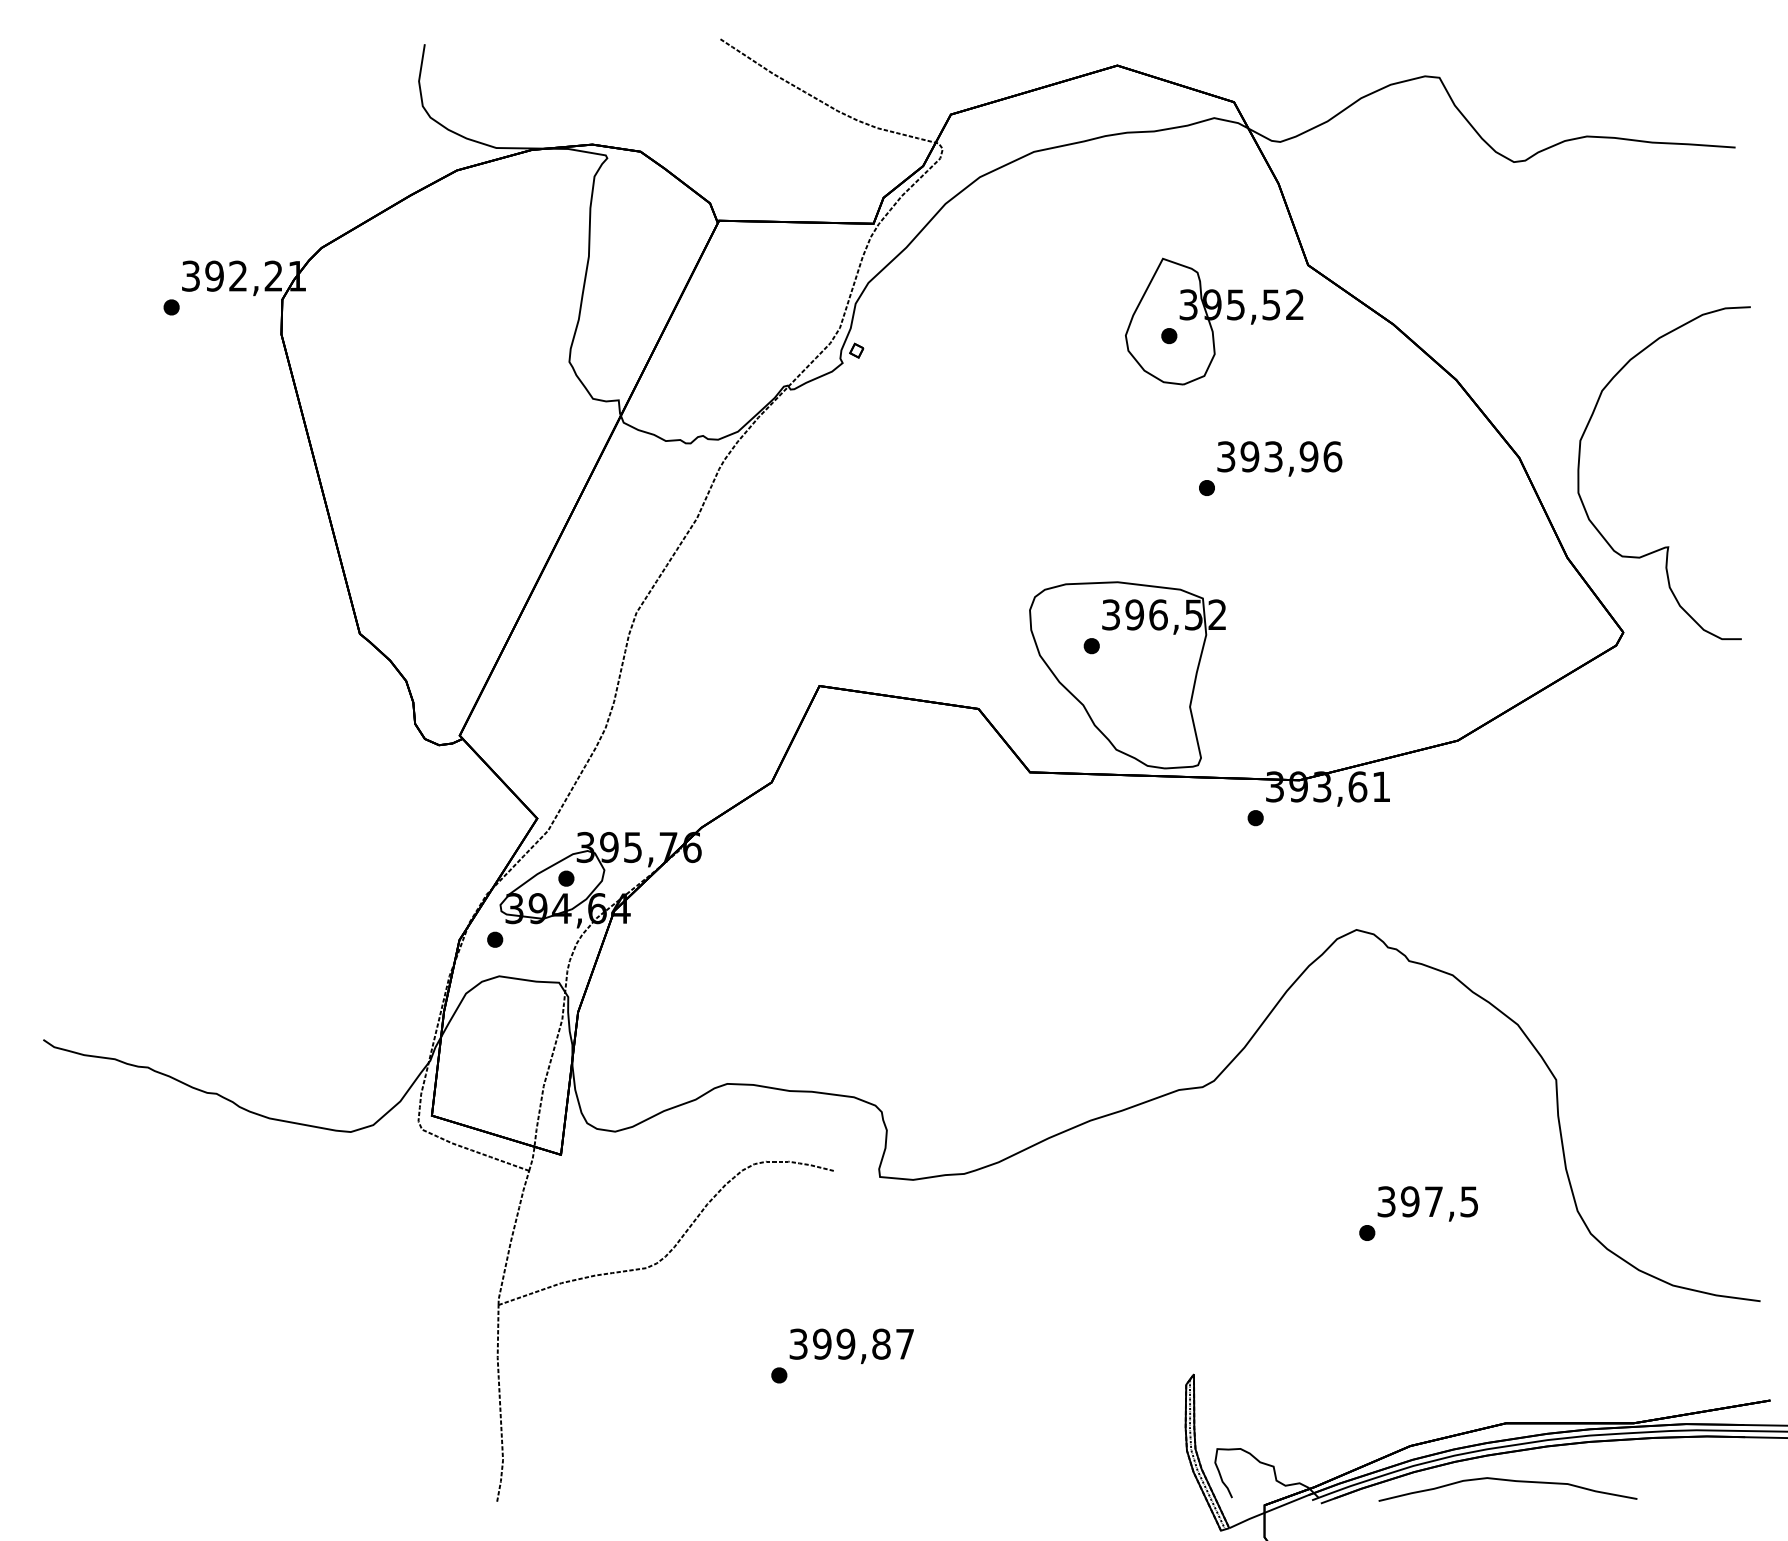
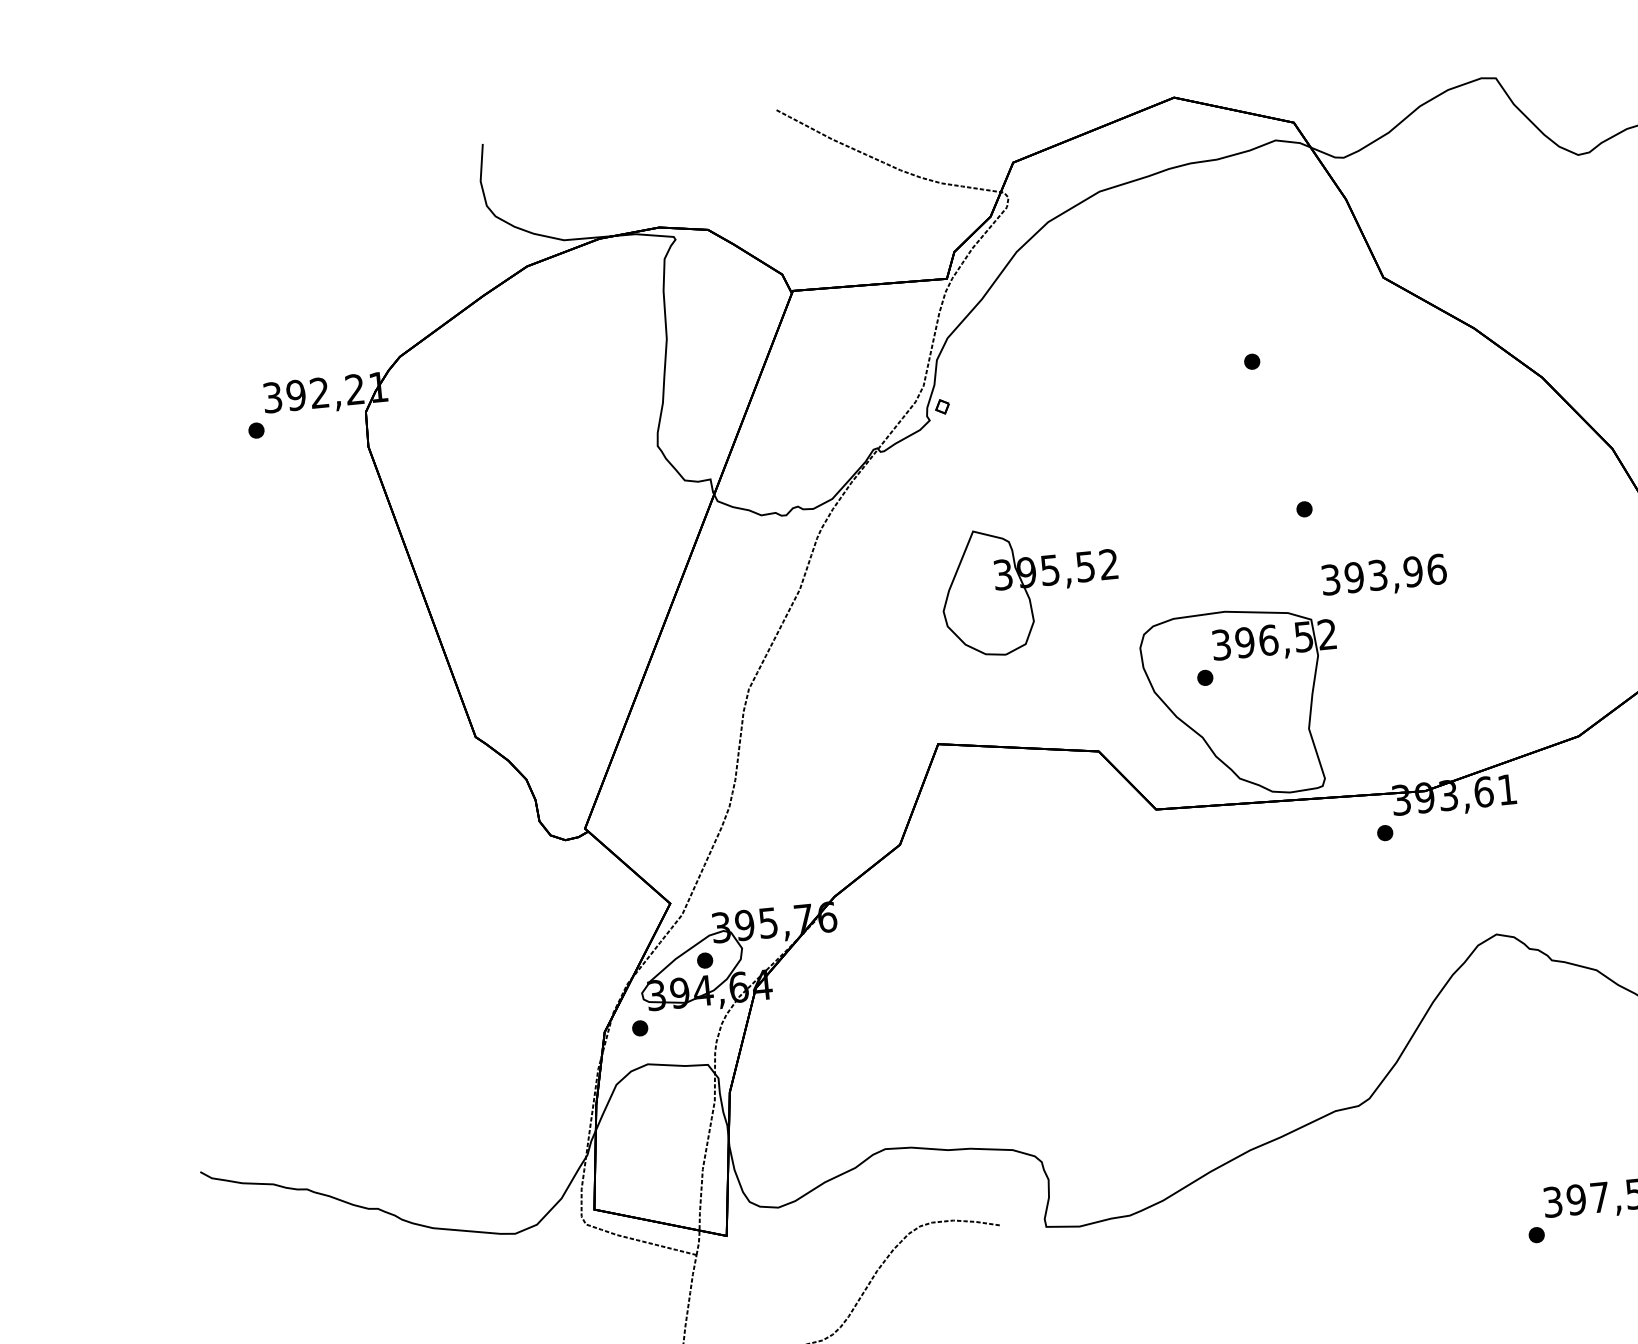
part: (1214, 321) -> (1030, 588), moved
text: (1279, 458) -> (1383, 576), moved

